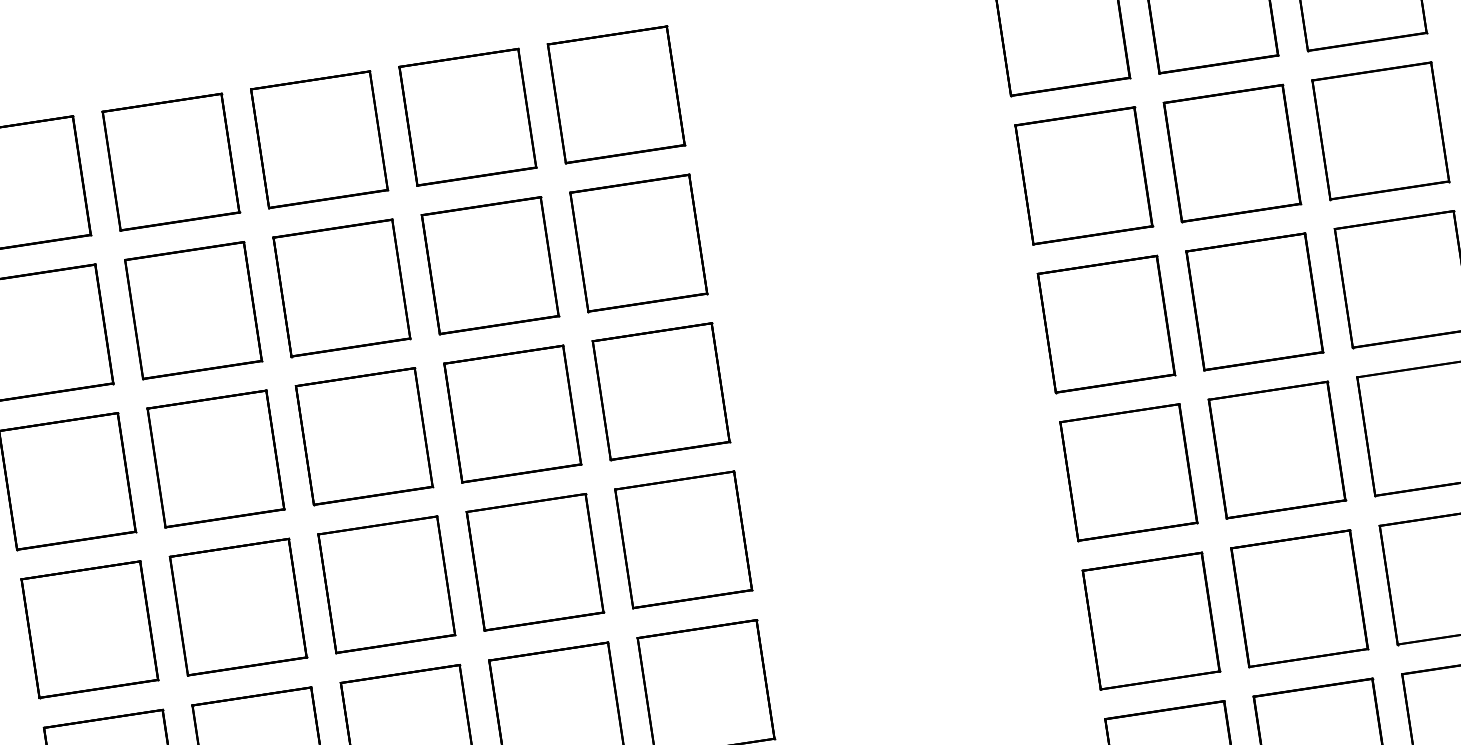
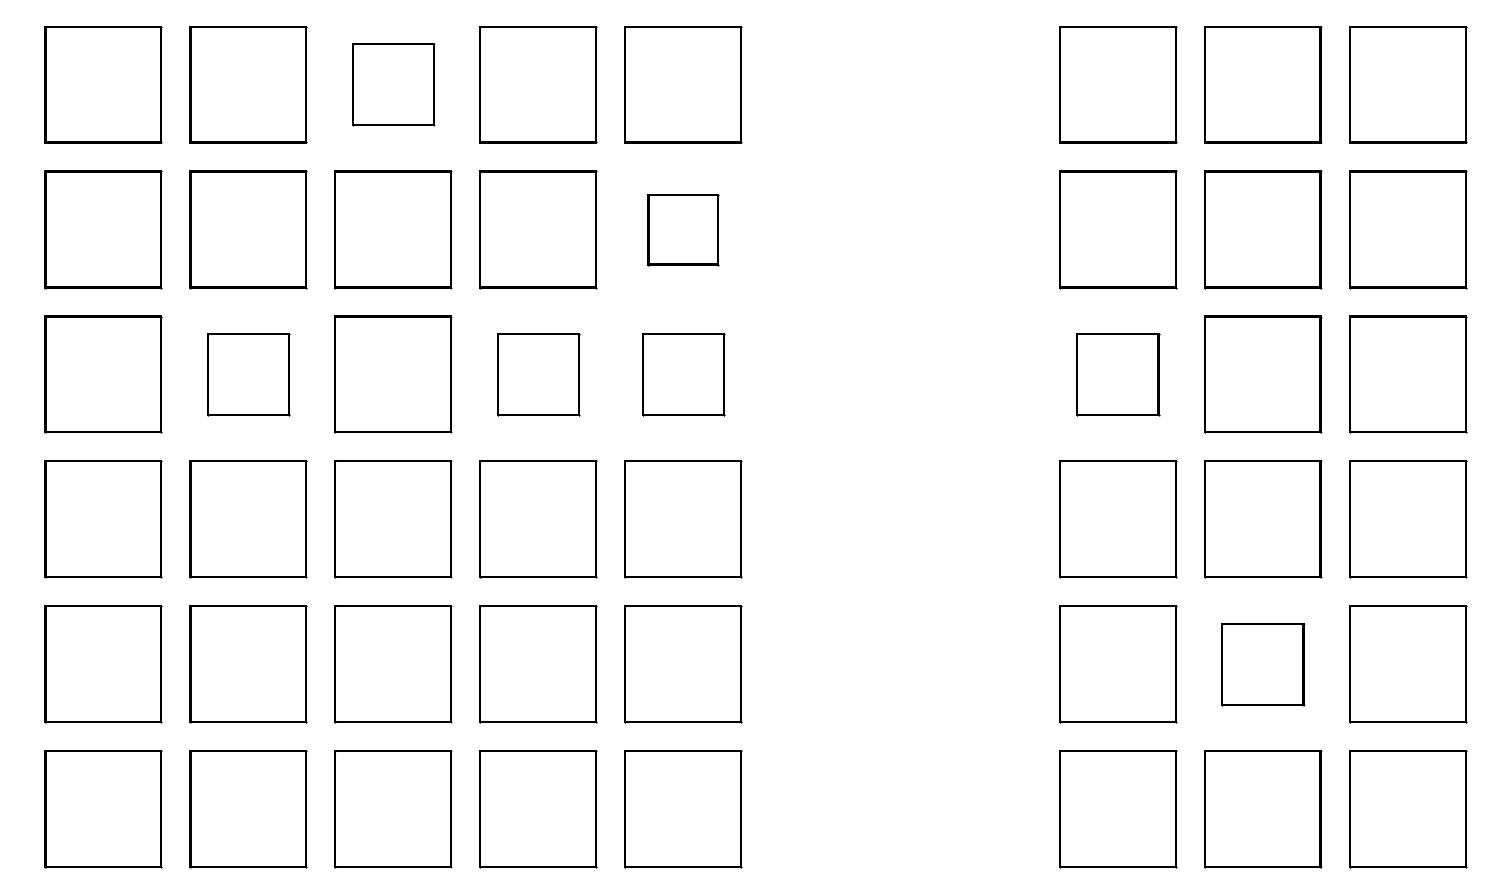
part: (319, 139) -> (393, 84), size x0.7
part: (639, 243) -> (683, 229), size x0.6
part: (1107, 324) -> (1118, 374), size x0.7
part: (661, 391) -> (683, 374), size x0.7
part: (513, 414) -> (538, 374), size x0.7
part: (216, 459) -> (248, 374), size x0.7
part: (1300, 598) -> (1263, 664), size x0.7

